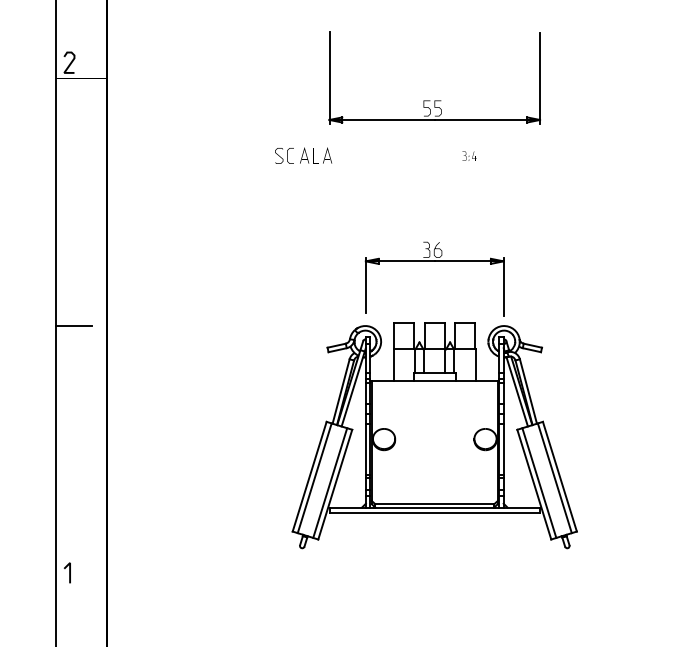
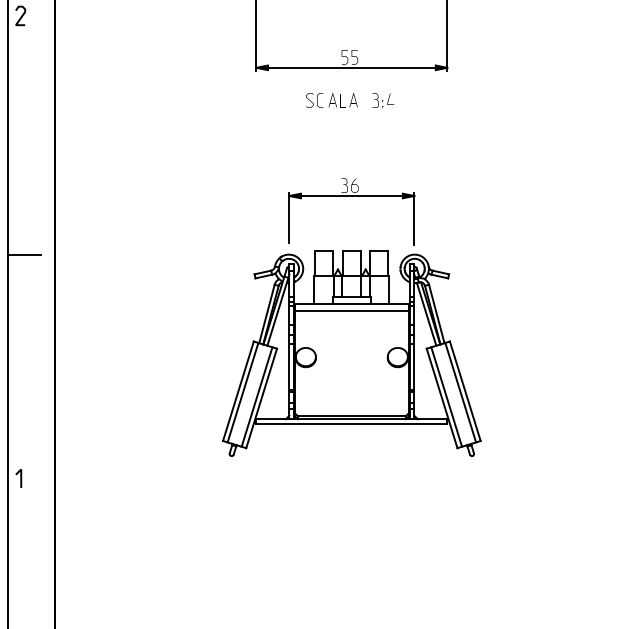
part: (303, 154) -> (331, 99), moved
part: (469, 156) -> (383, 100), size x1.67
line: (434, 388) -> (351, 311), added

